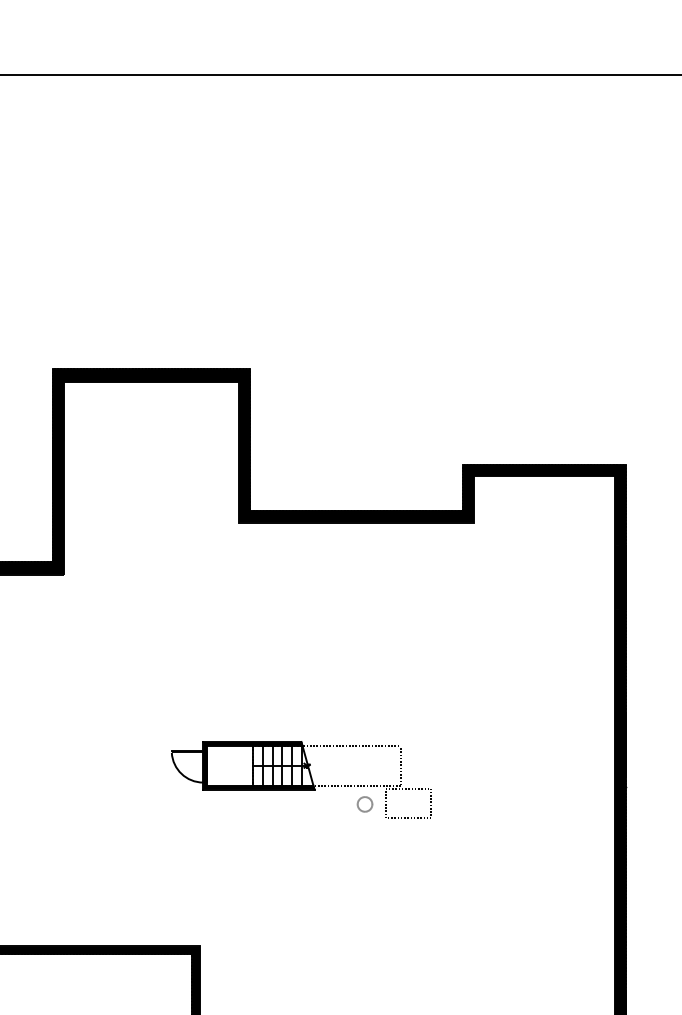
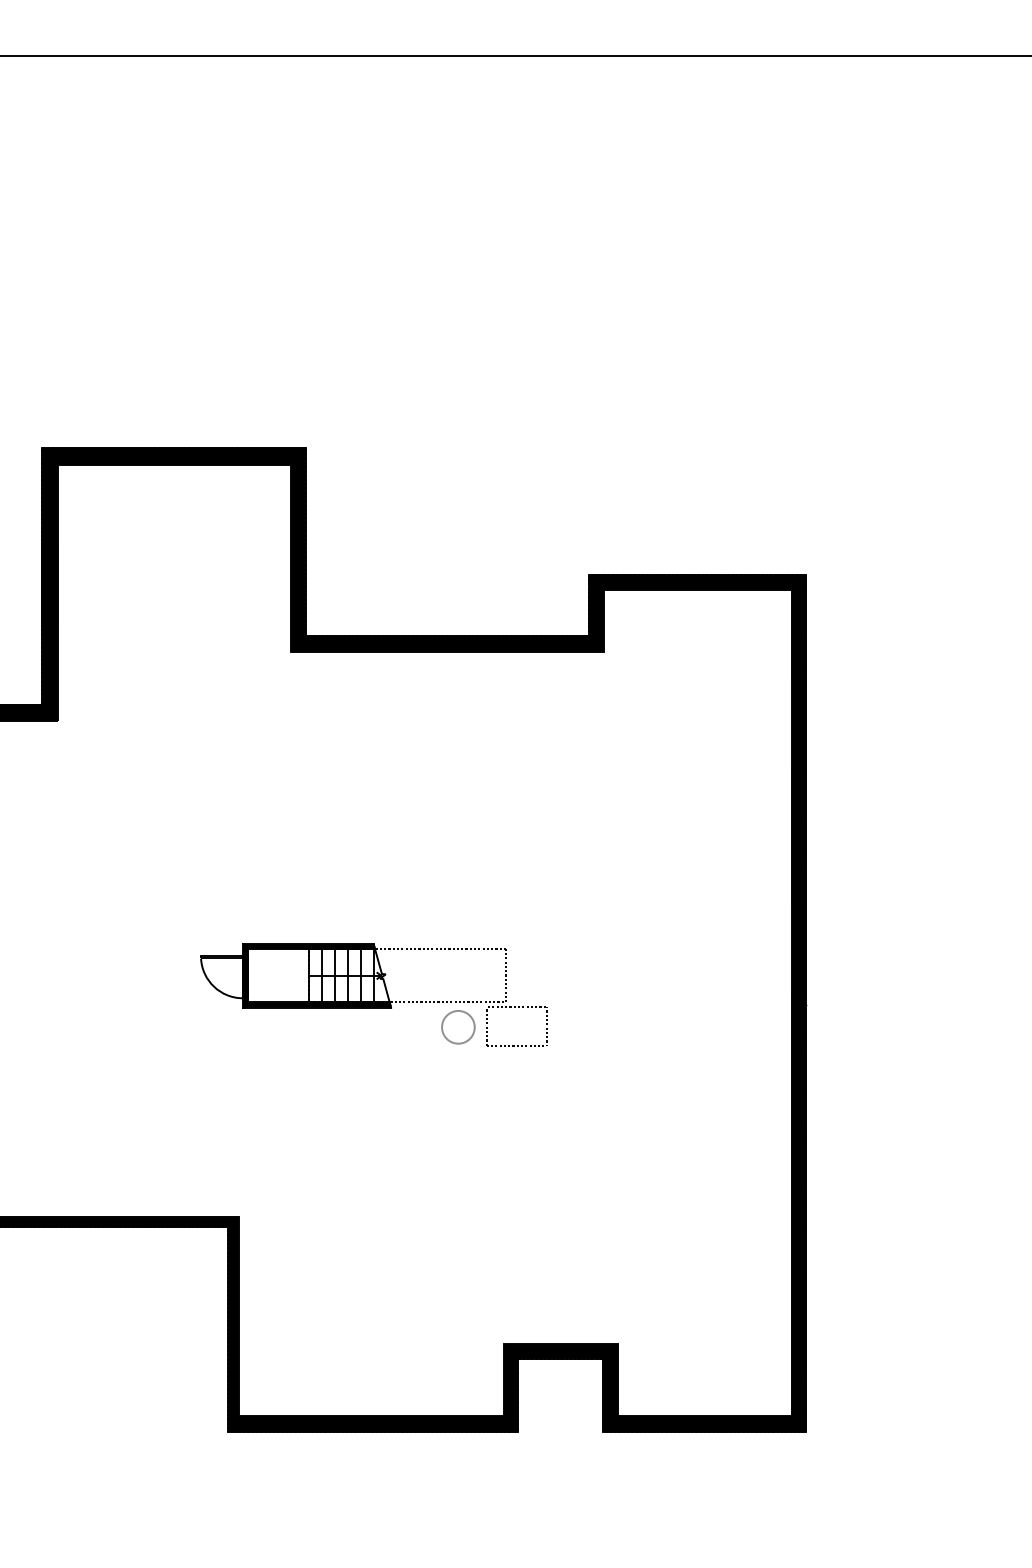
circle: (365, 804) -> (458, 1027), size x1.67

